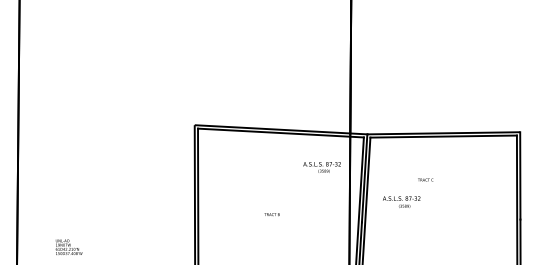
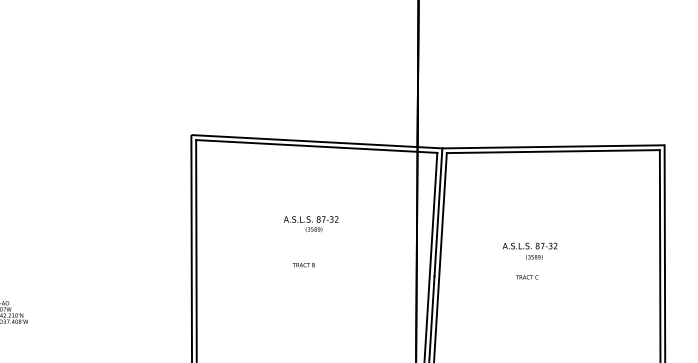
text: (321, 167) -> (310, 224), moved
text: (425, 179) -> (526, 276), moved
text: (401, 201) -> (529, 250), moved

